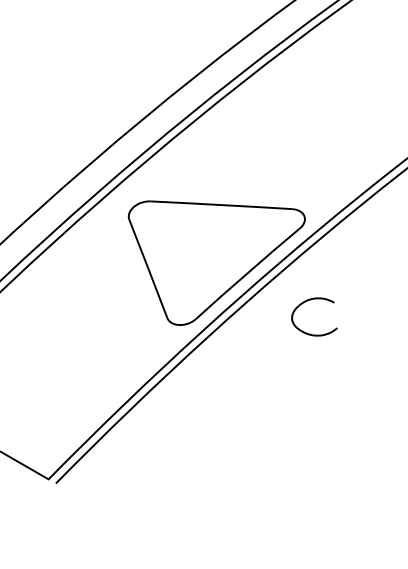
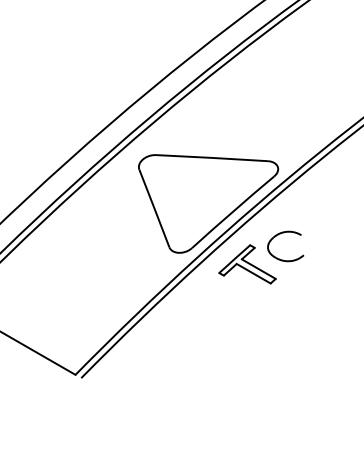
part: (266, 339) -> (247, 264), added

